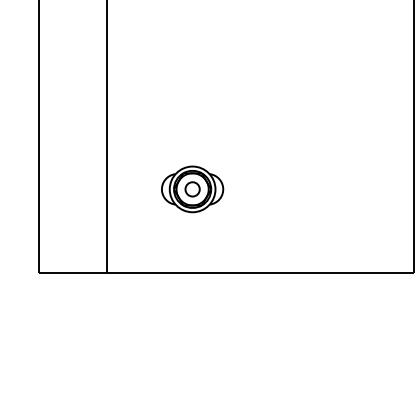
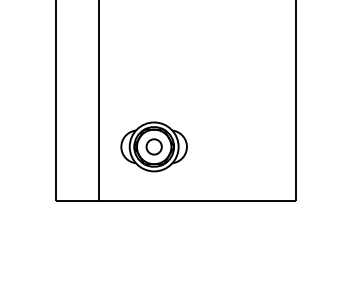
part: (191, 188) -> (153, 146), size x1.67

